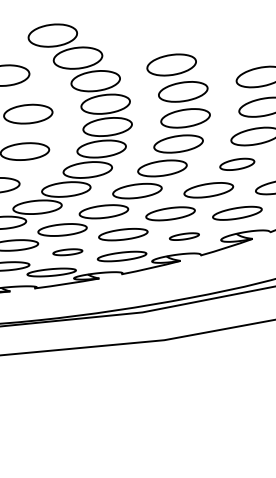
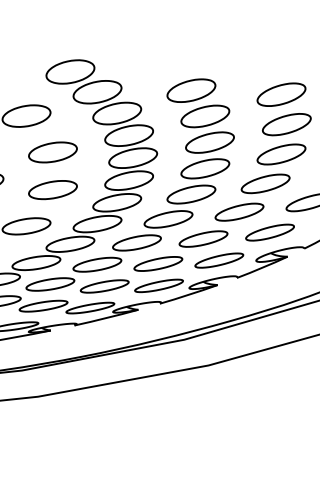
part: (237, 164) -> (265, 183), size x1.43
part: (184, 236) -> (219, 260), size x1.67
part: (67, 252) -> (104, 286), size x1.67

